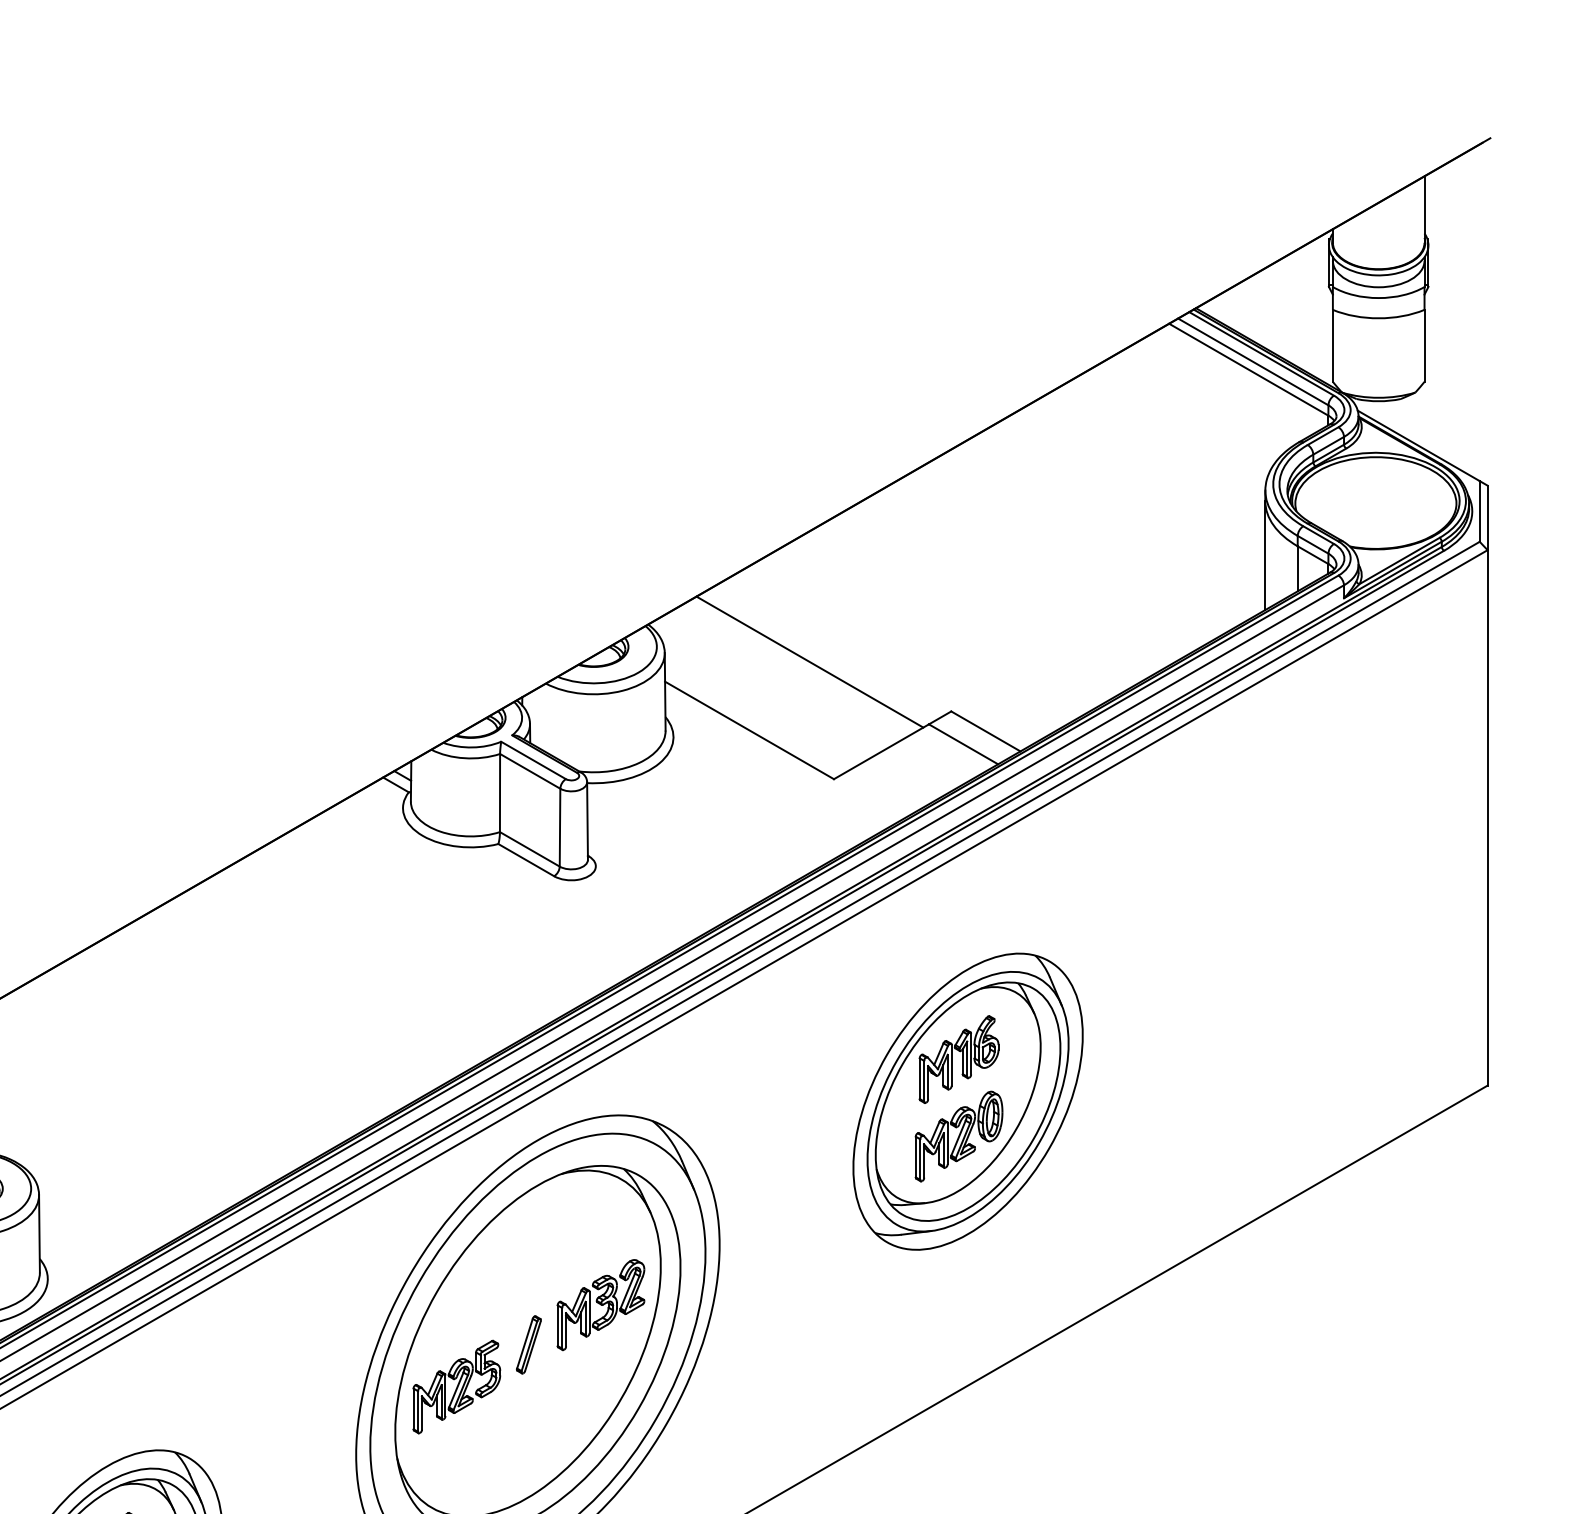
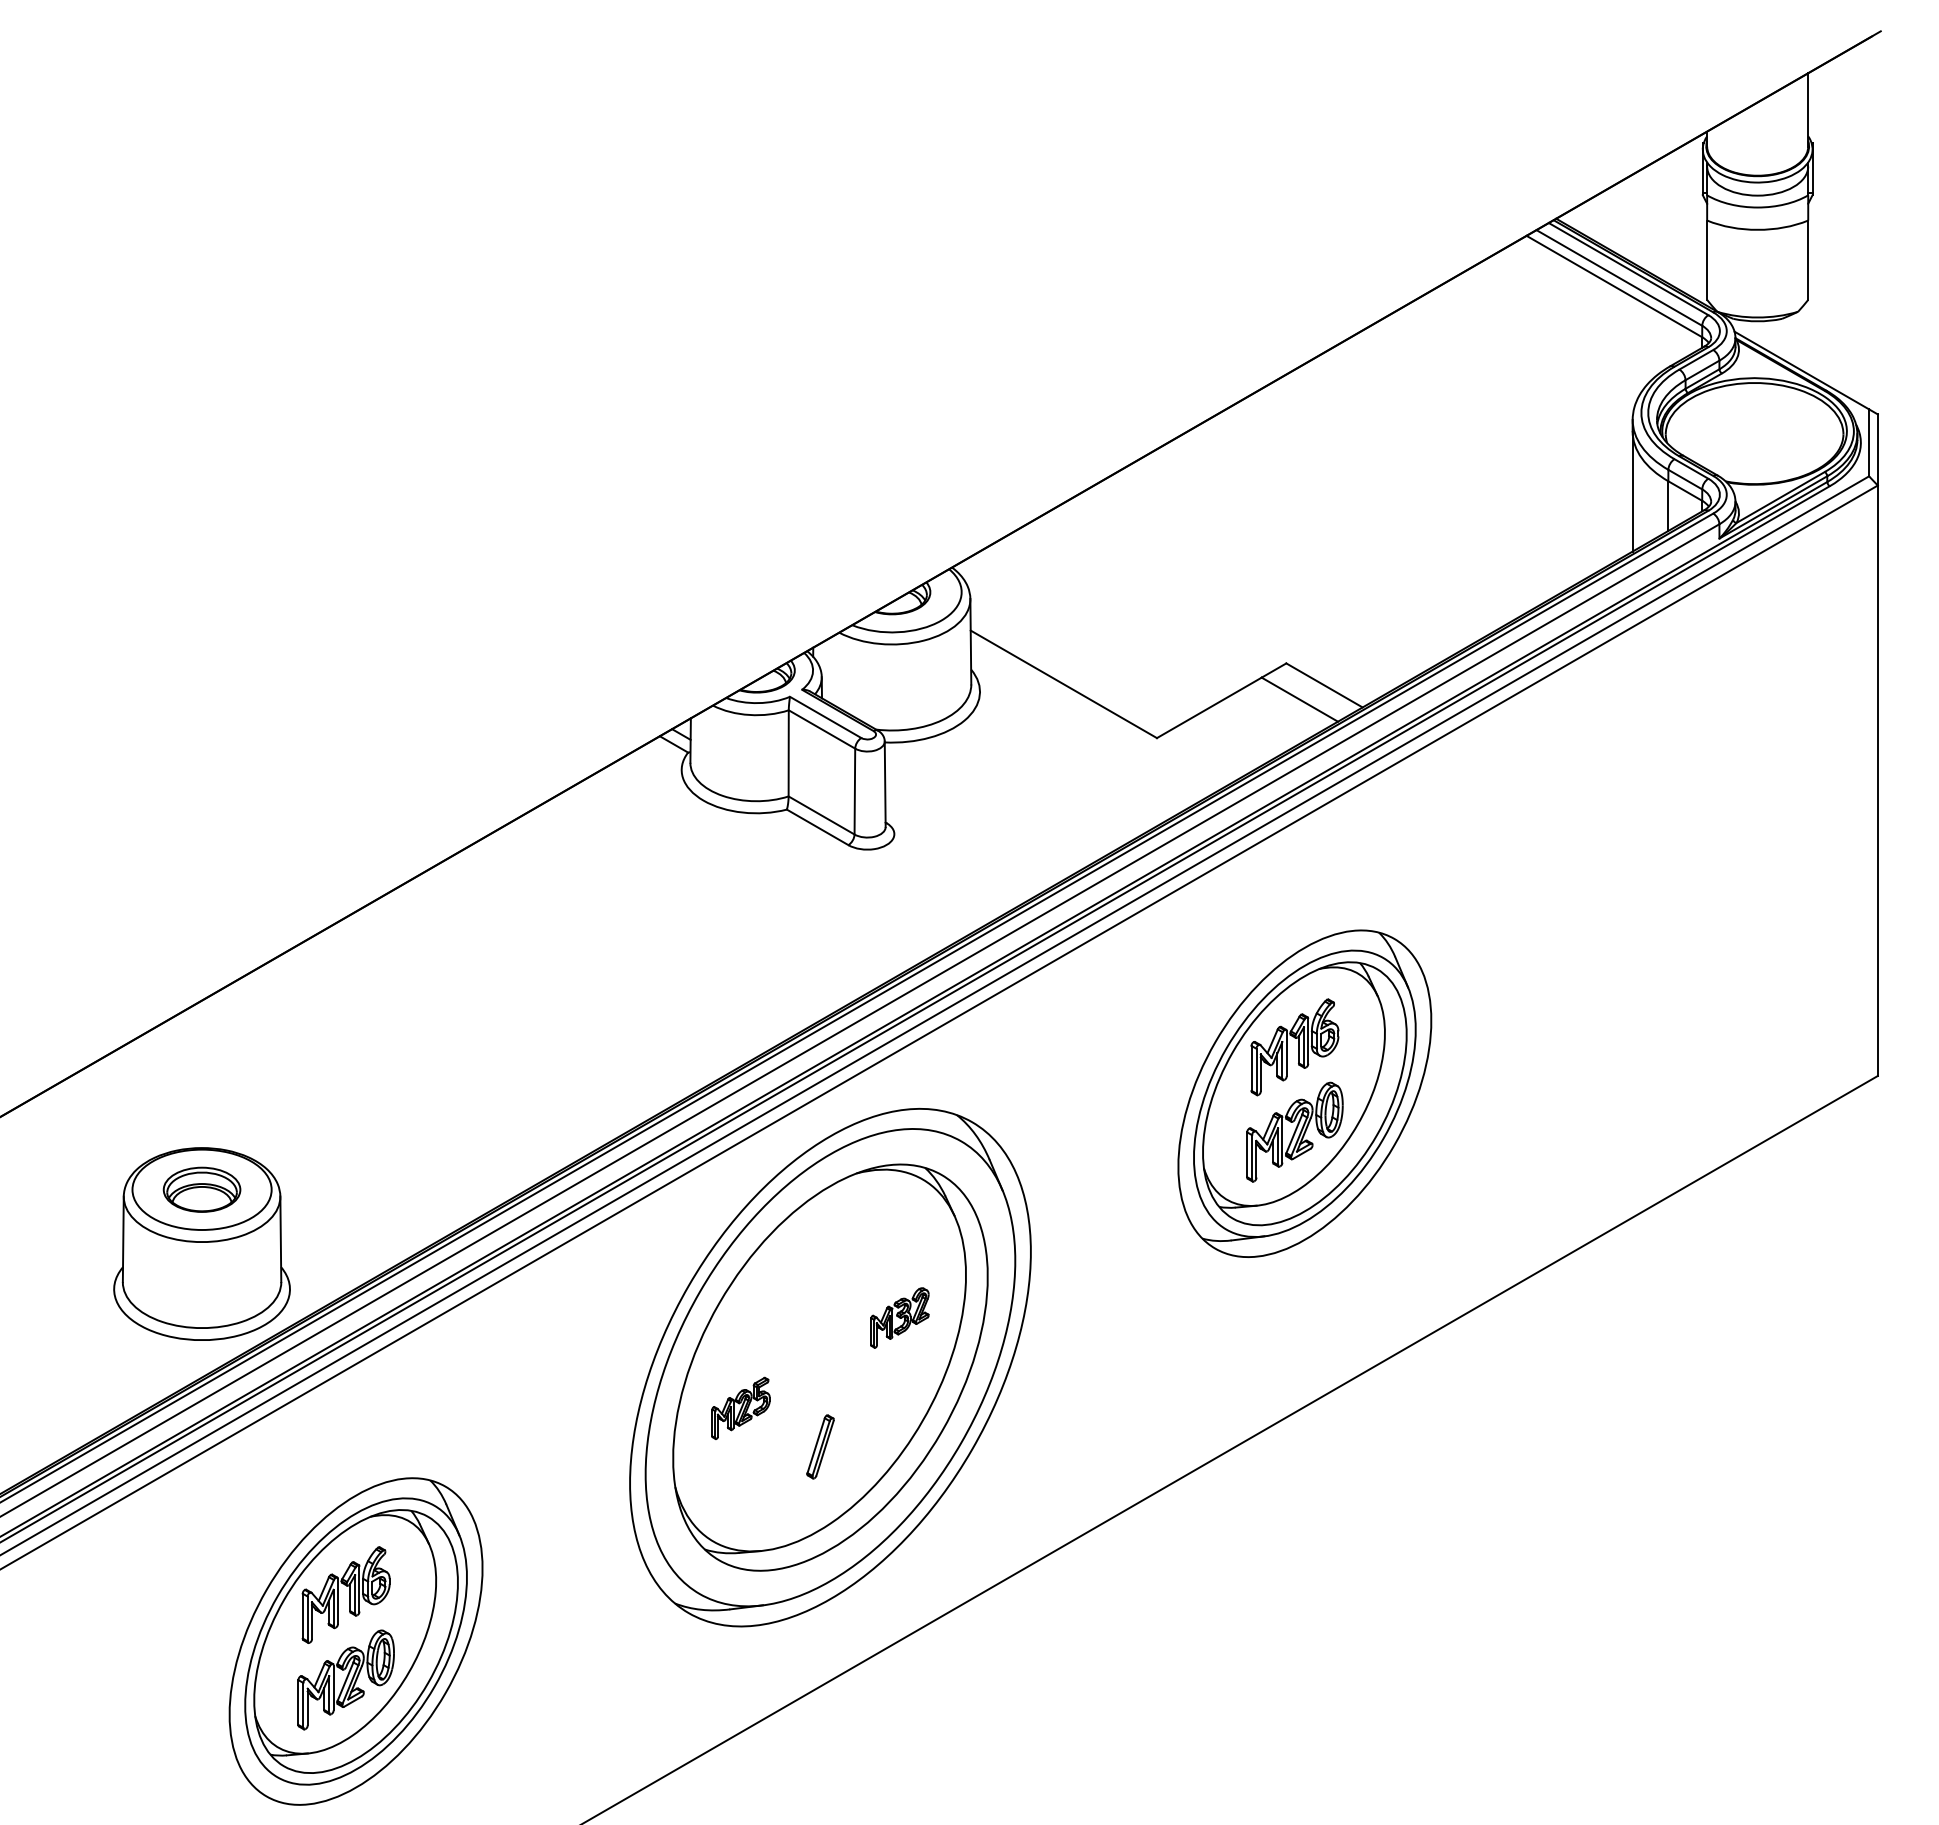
line: (809, 661) -> (1130, 608), removed
part: (600, 1304) -> (899, 1317), size x0.6
part: (528, 1344) -> (820, 1446), moved
part: (456, 1387) -> (740, 1408), size x0.6

